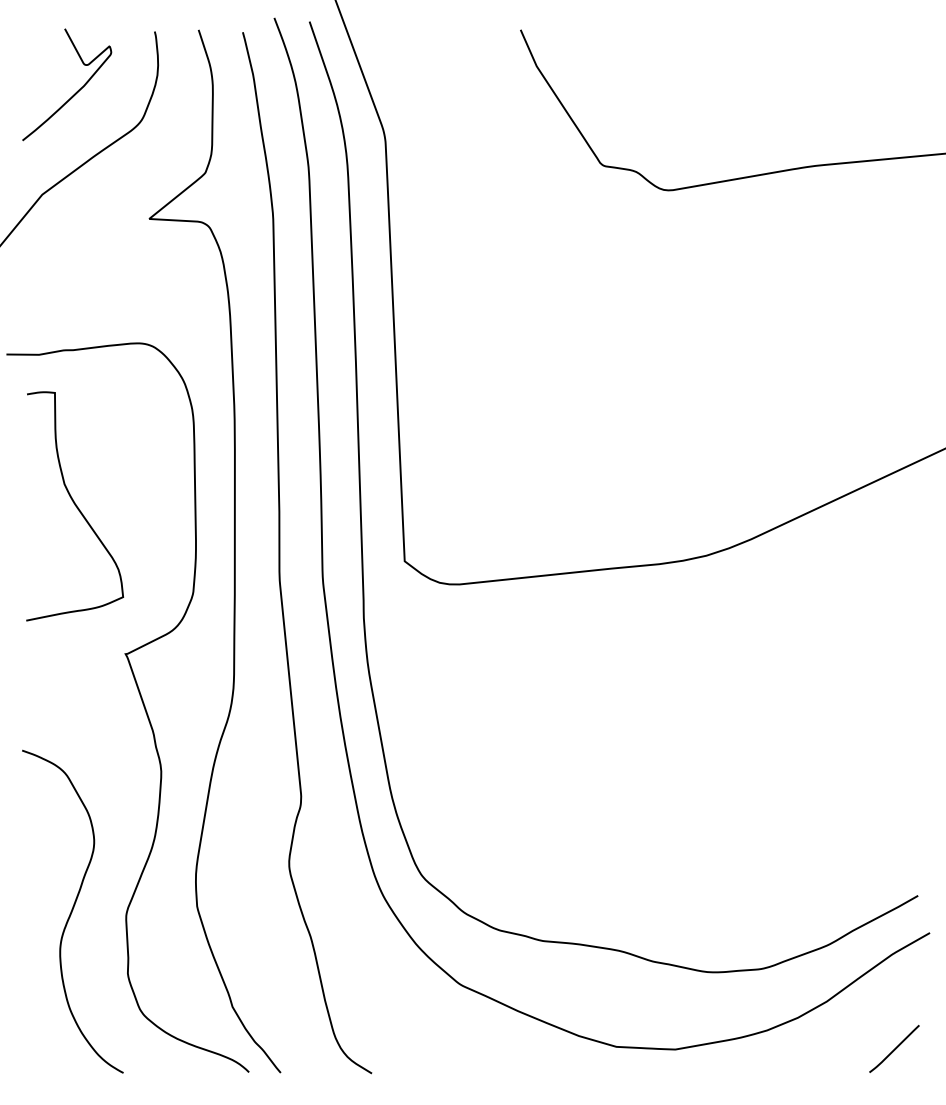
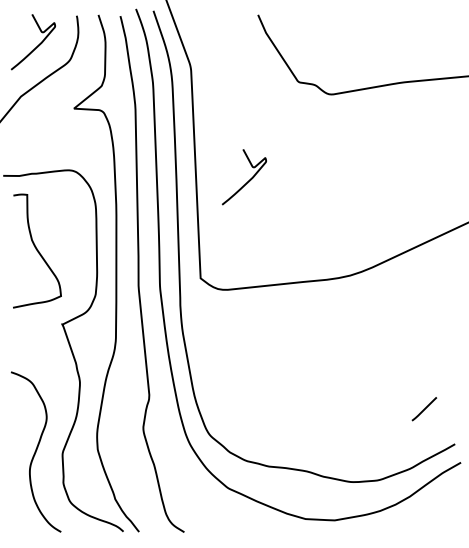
curve: (499, 365) -> (247, 181), added
line: (894, 1049) -> (424, 409), moved

